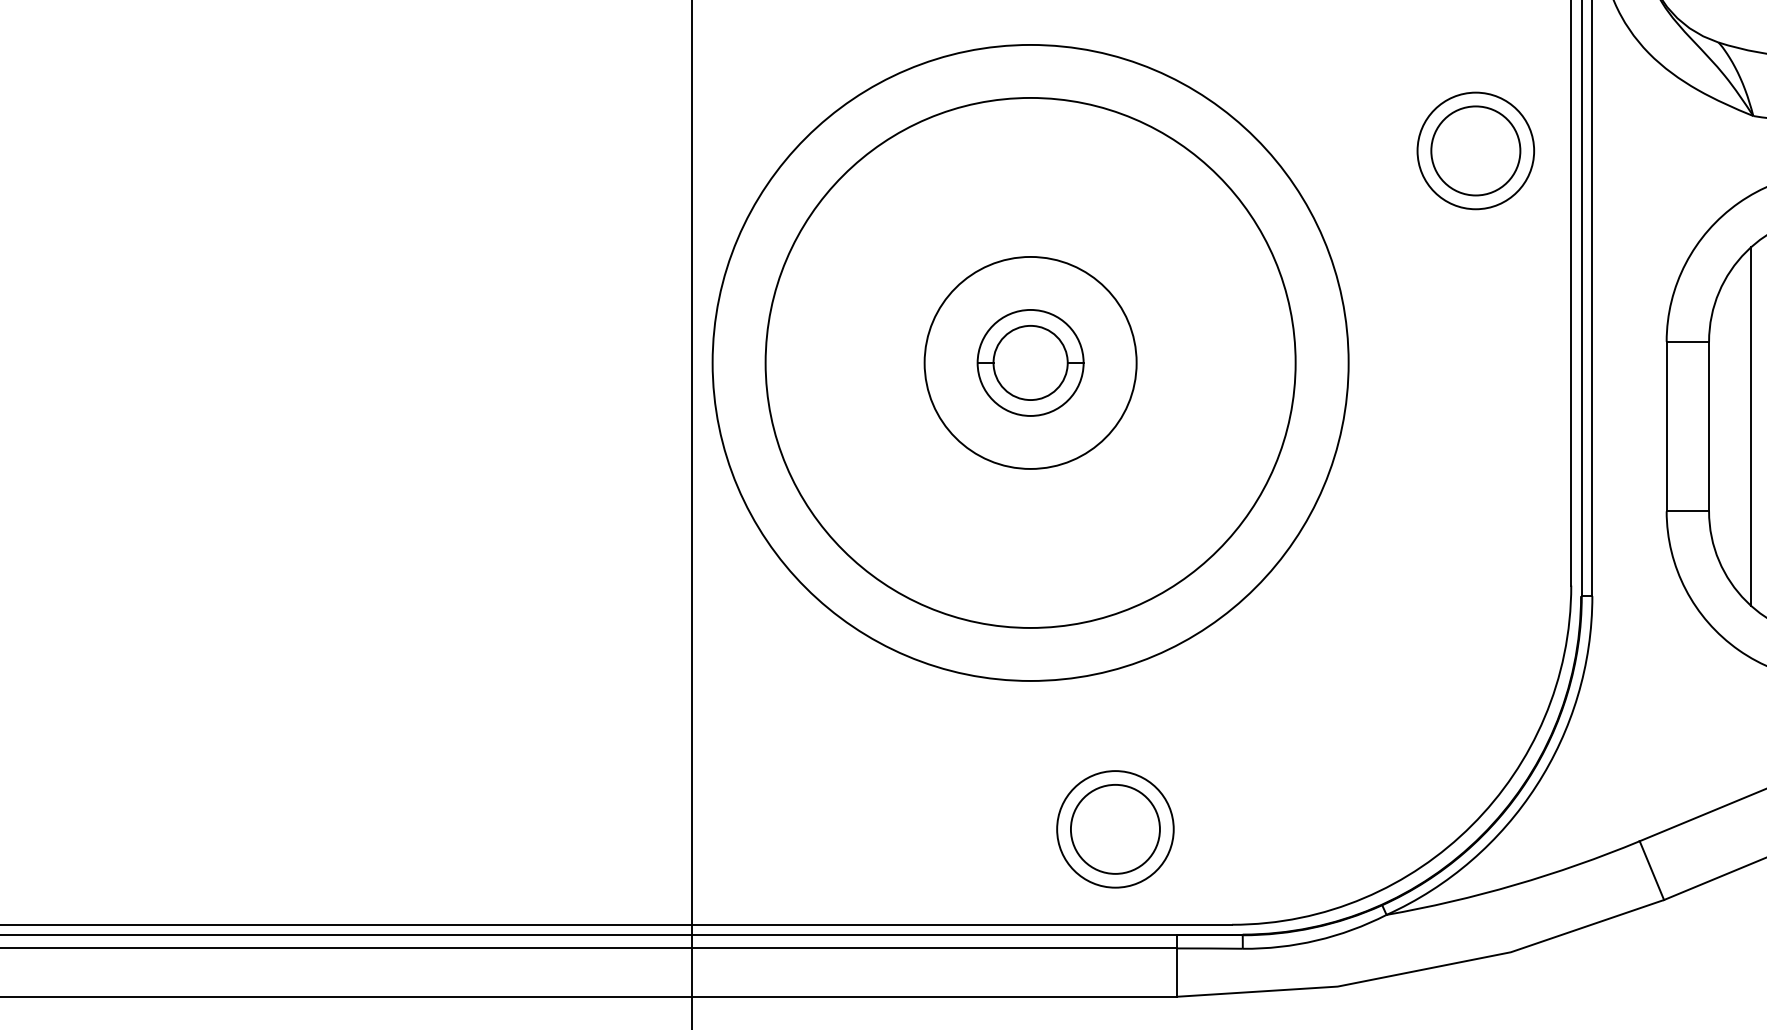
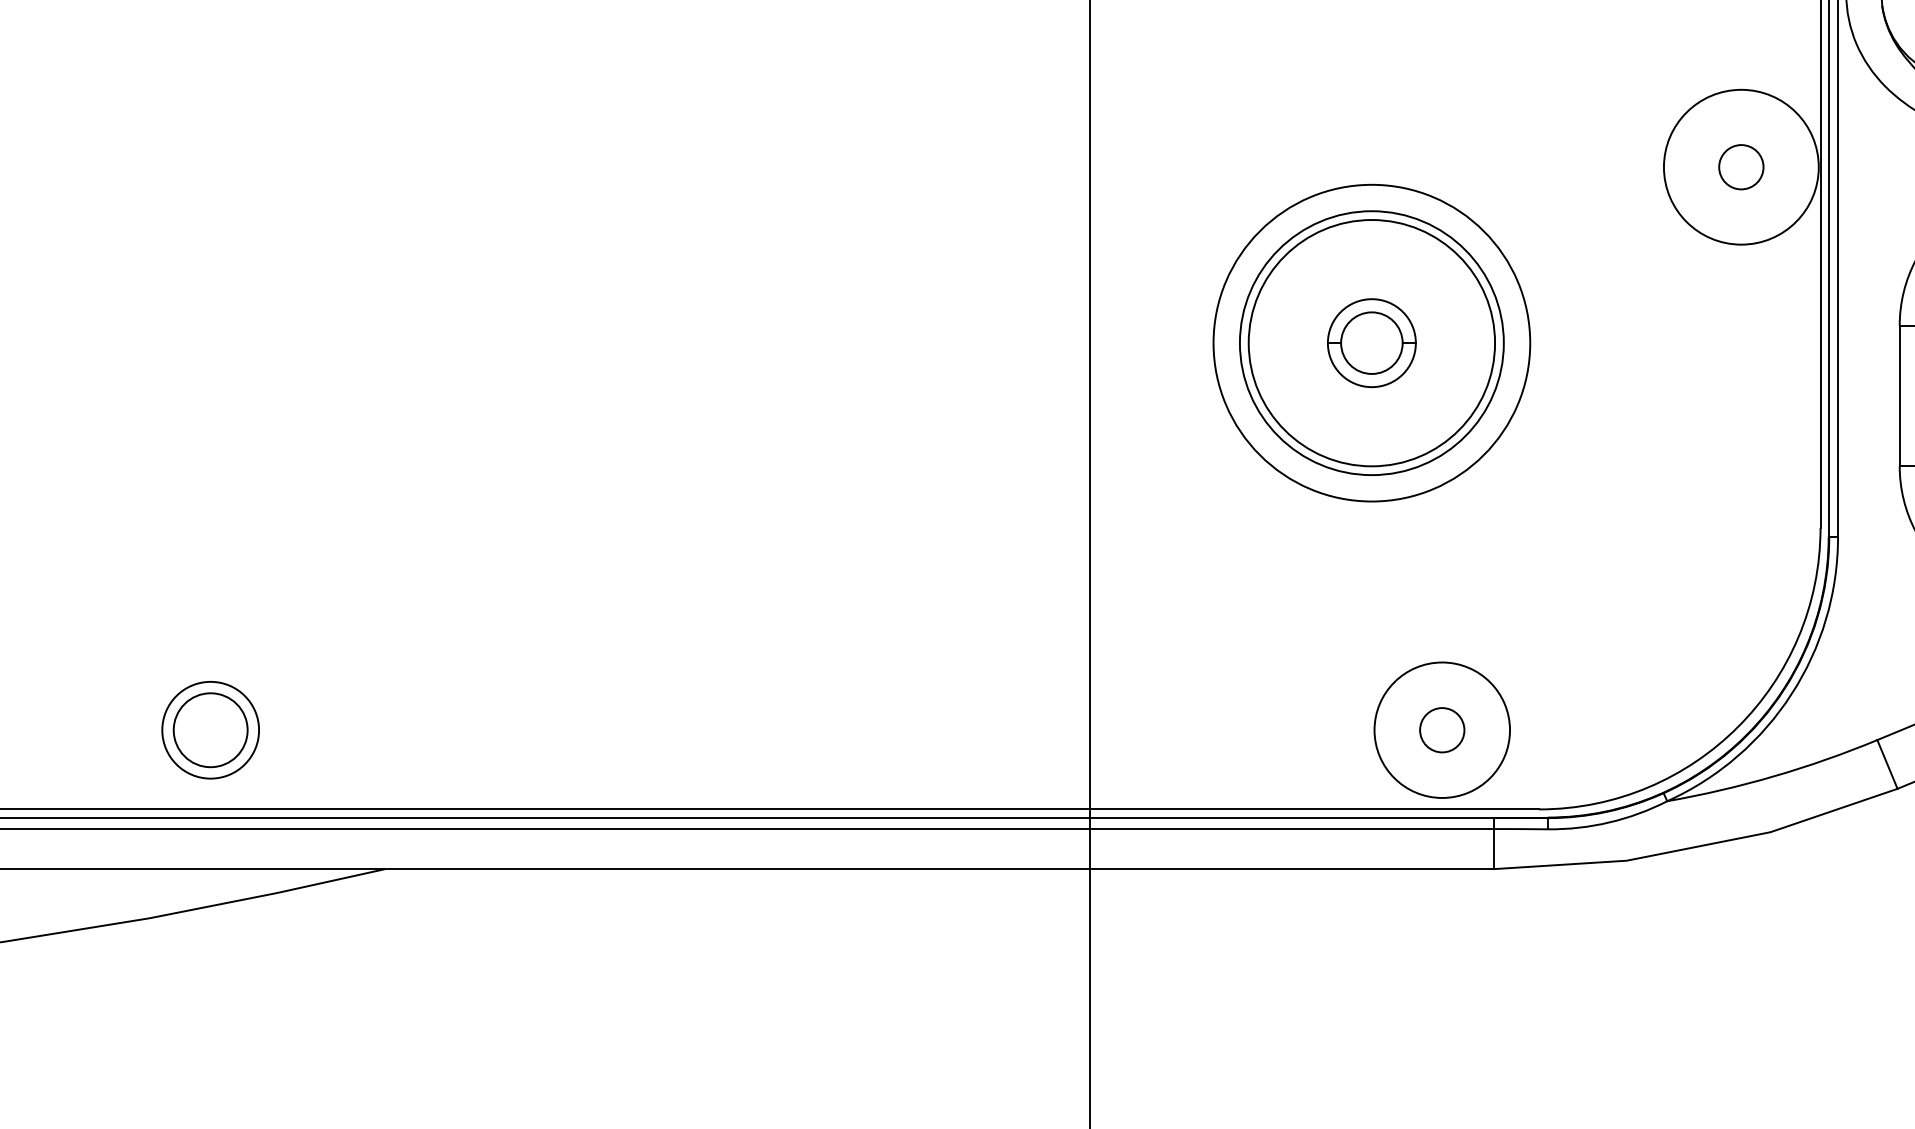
circle: (1474, 150) -> (1740, 166), size x1.6
circle: (1476, 151) -> (1741, 167), size x0.6
circle: (1030, 363) -> (1371, 343), size x0.6
circle: (1030, 363) -> (1371, 343), size x0.6
circle: (1030, 363) -> (1371, 343), size x1.4
circle: (1114, 828) -> (1441, 729), size x1.4
circle: (1115, 829) -> (1442, 730), size x0.6

